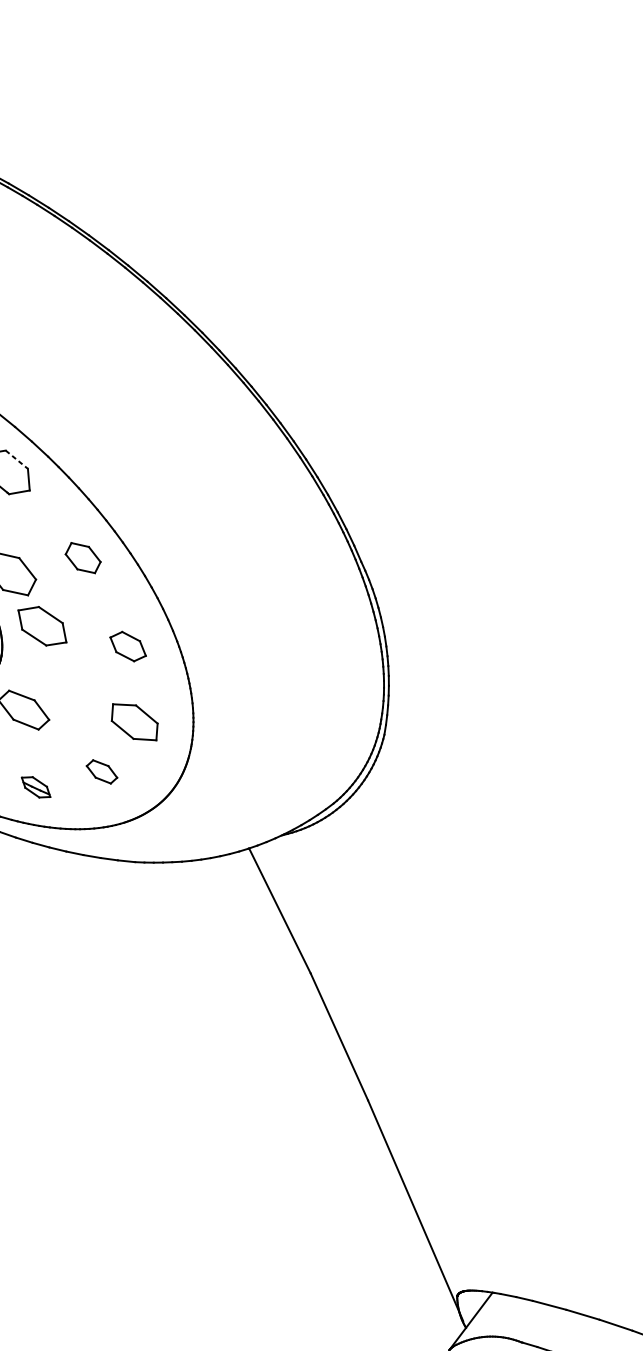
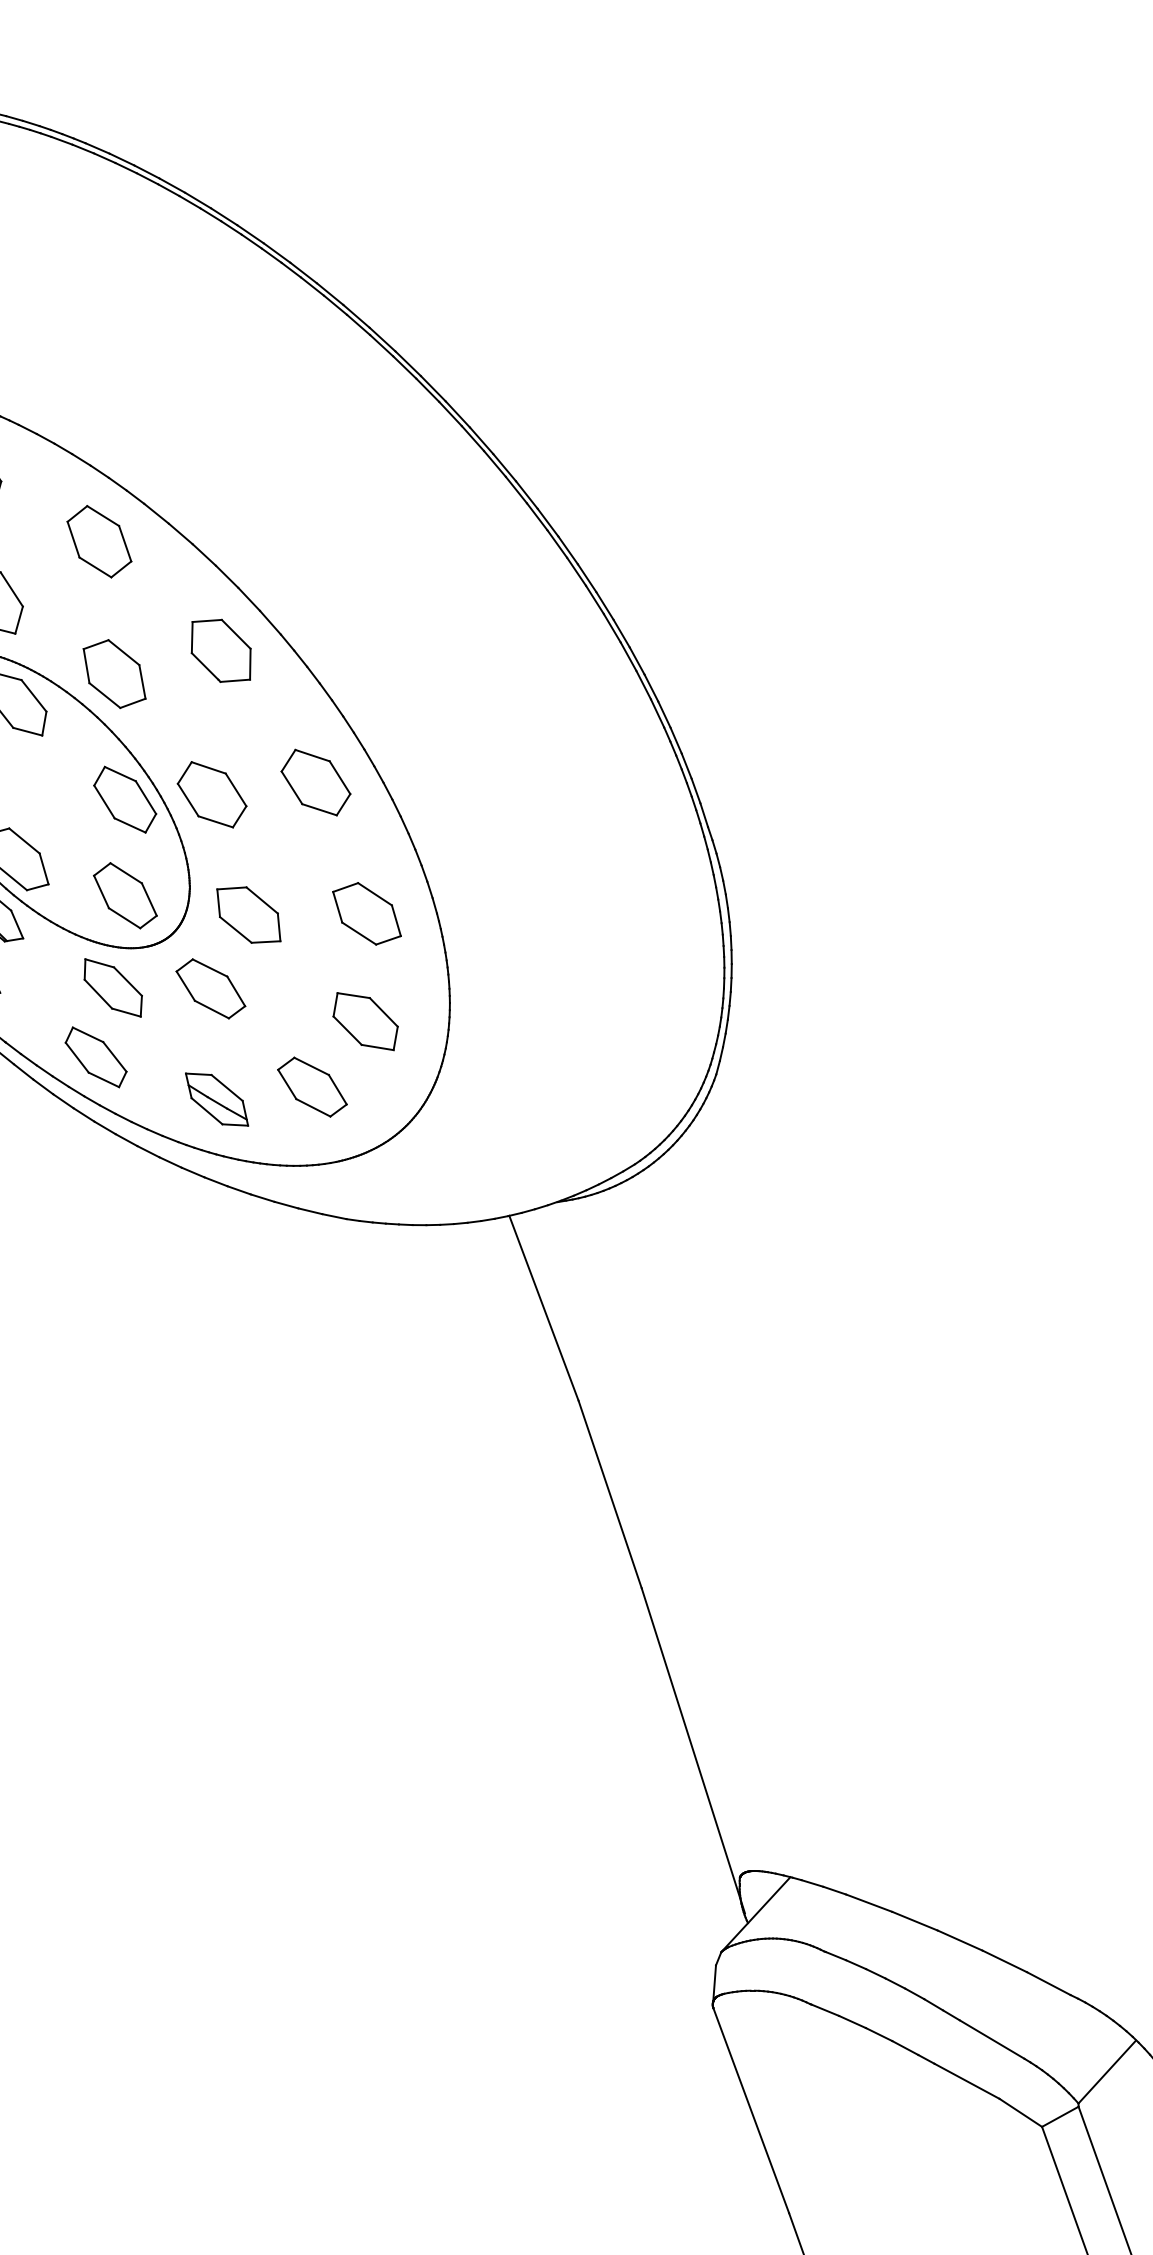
line: (17, 459) -> (236, 634), dashed -> solid
part: (82, 558) -> (315, 782), size x1.43
part: (42, 625) -> (248, 914), moved
part: (127, 646) -> (366, 913), size x1.43
part: (102, 771) -> (312, 1086), size x1.67
part: (36, 787) -> (217, 1099), size x1.67

